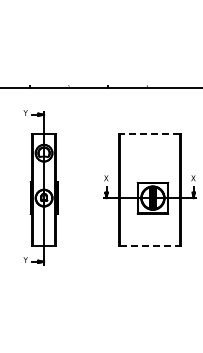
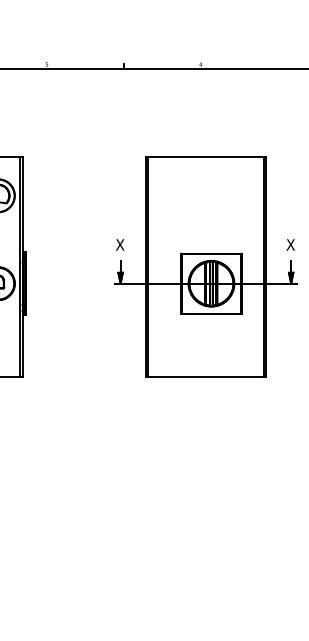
line: (150, 133) -> (206, 157), dashed -> solid
line: (150, 245) -> (206, 376), dashed -> solid

